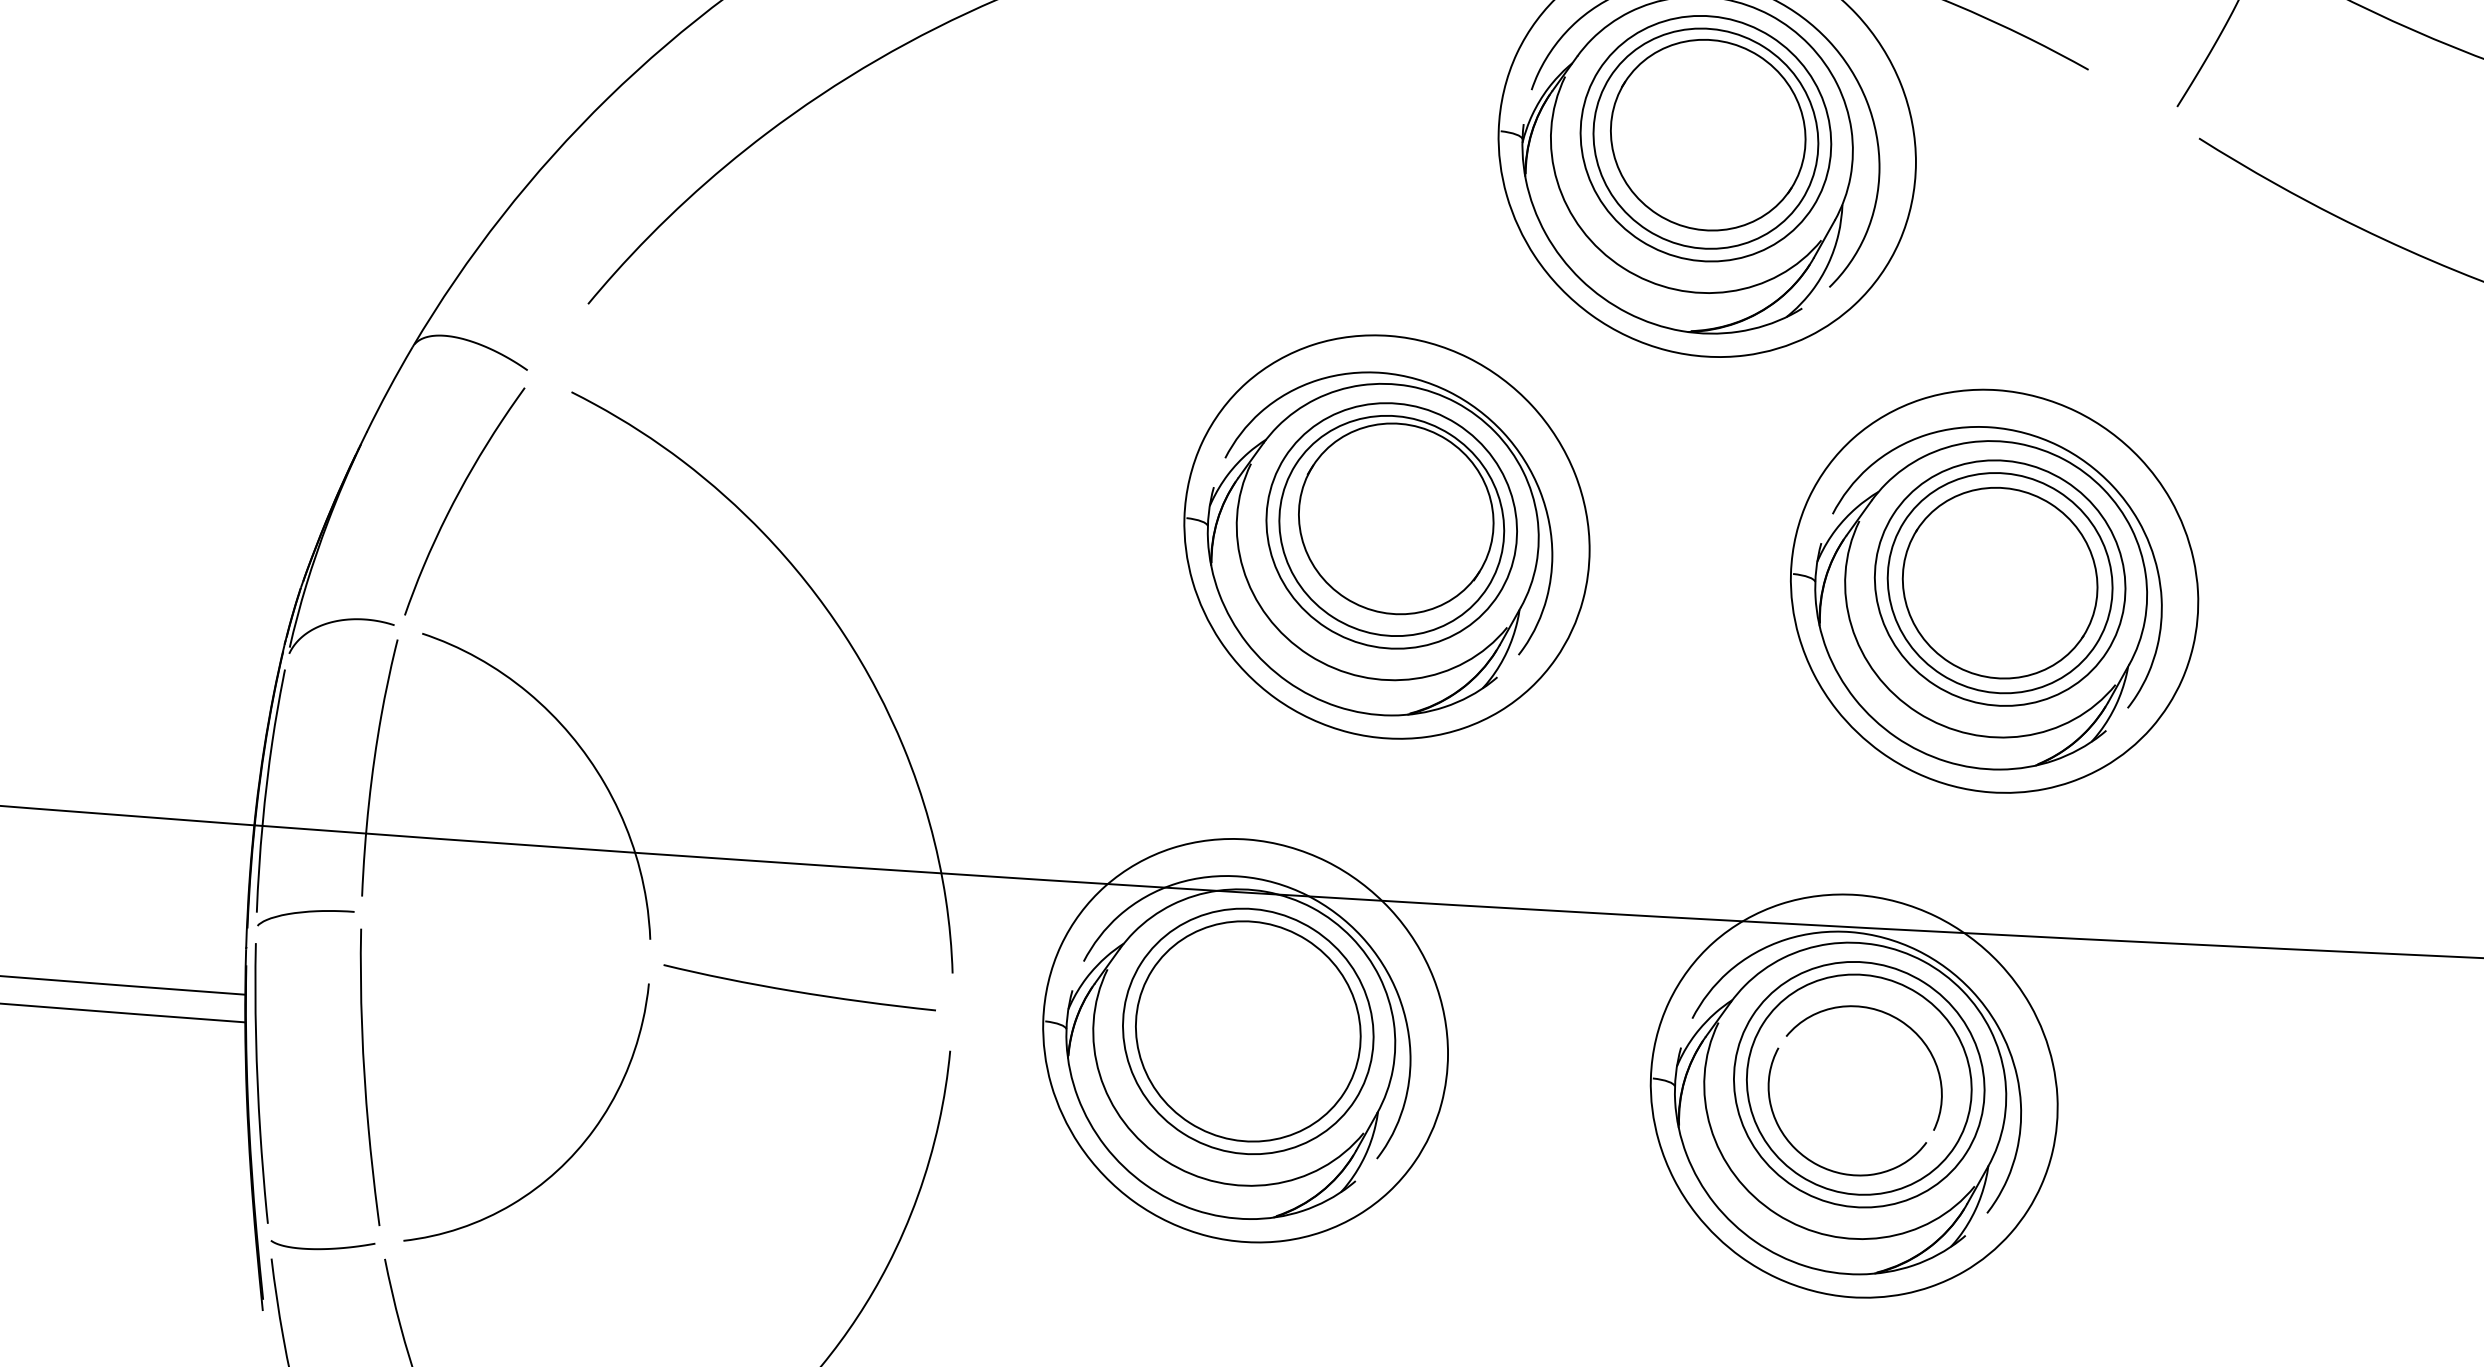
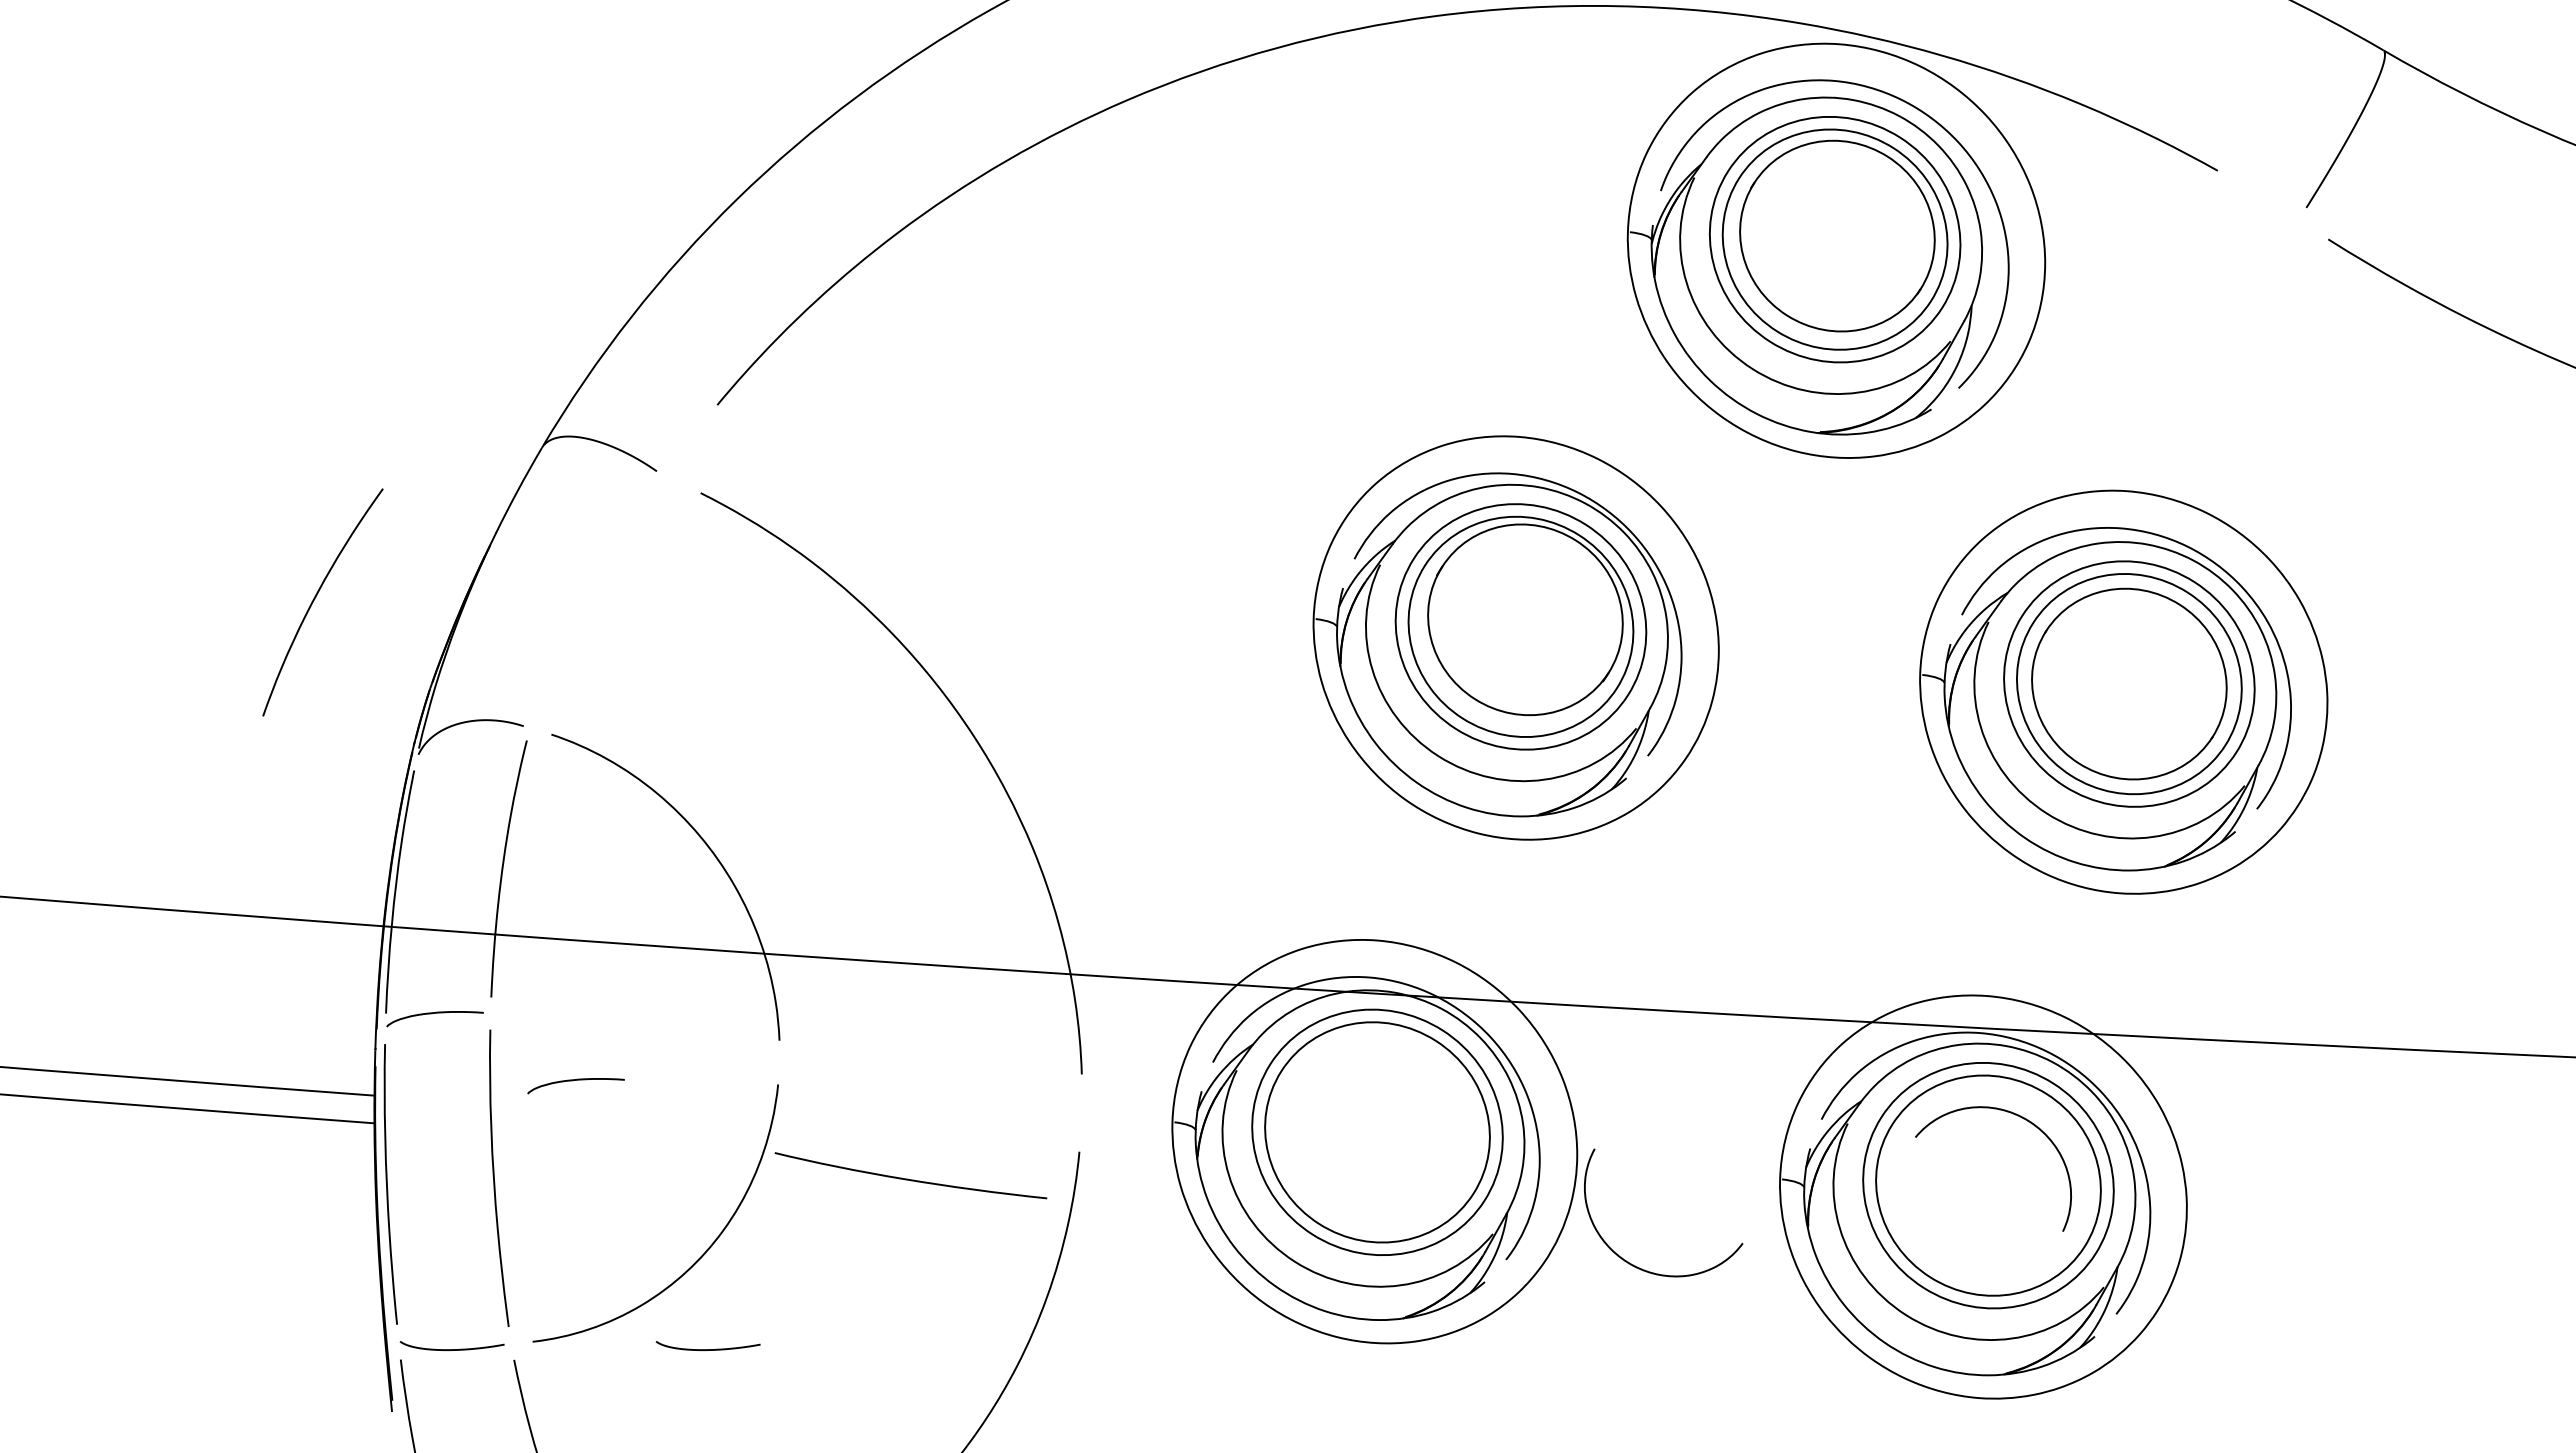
curve: (457, 498) -> (315, 599), moved
curve: (444, 980) -> (573, 1081), added
curve: (797, 990) -> (908, 1178), moved
curve: (1826, 1167) -> (1642, 1268), moved
curve: (578, 1248) -> (707, 1349), added

